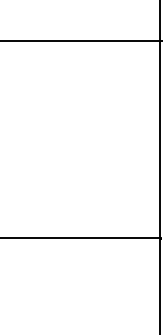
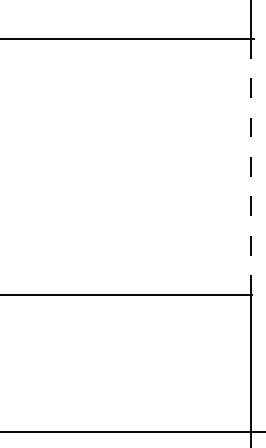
line: (160, 139) -> (251, 166), solid -> dashed

